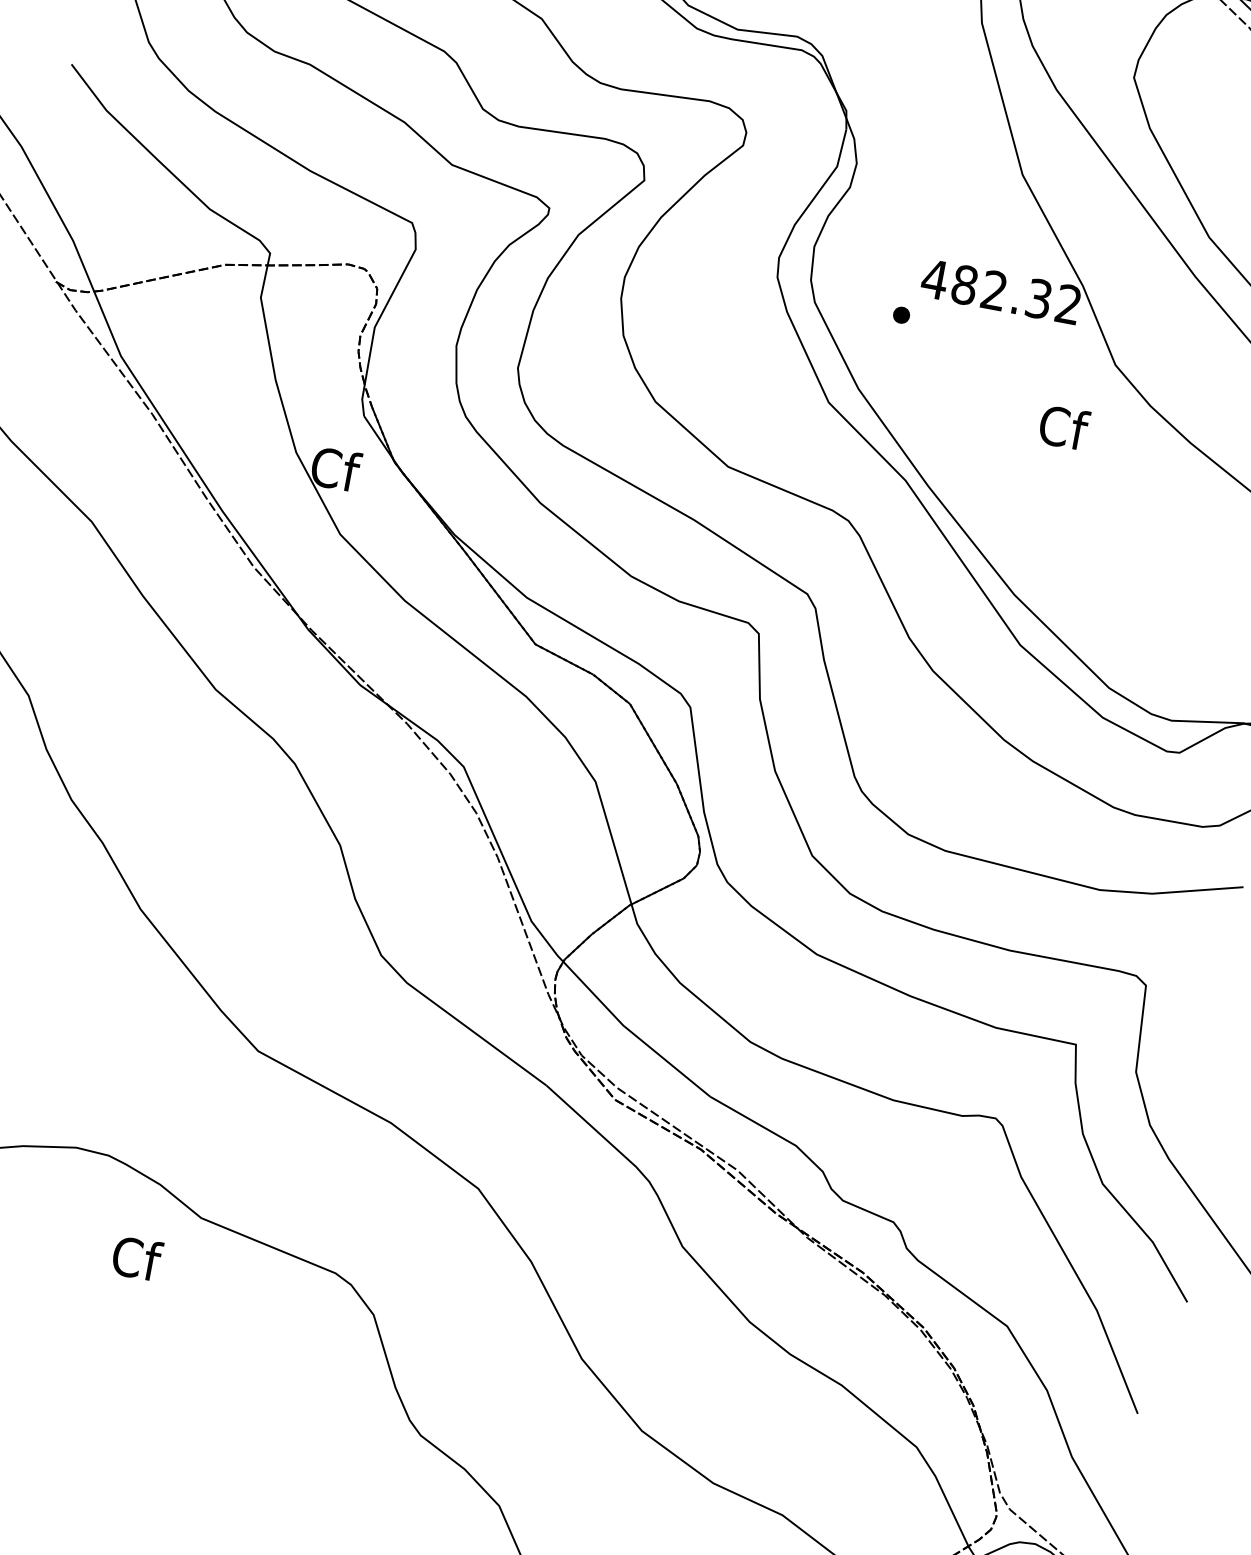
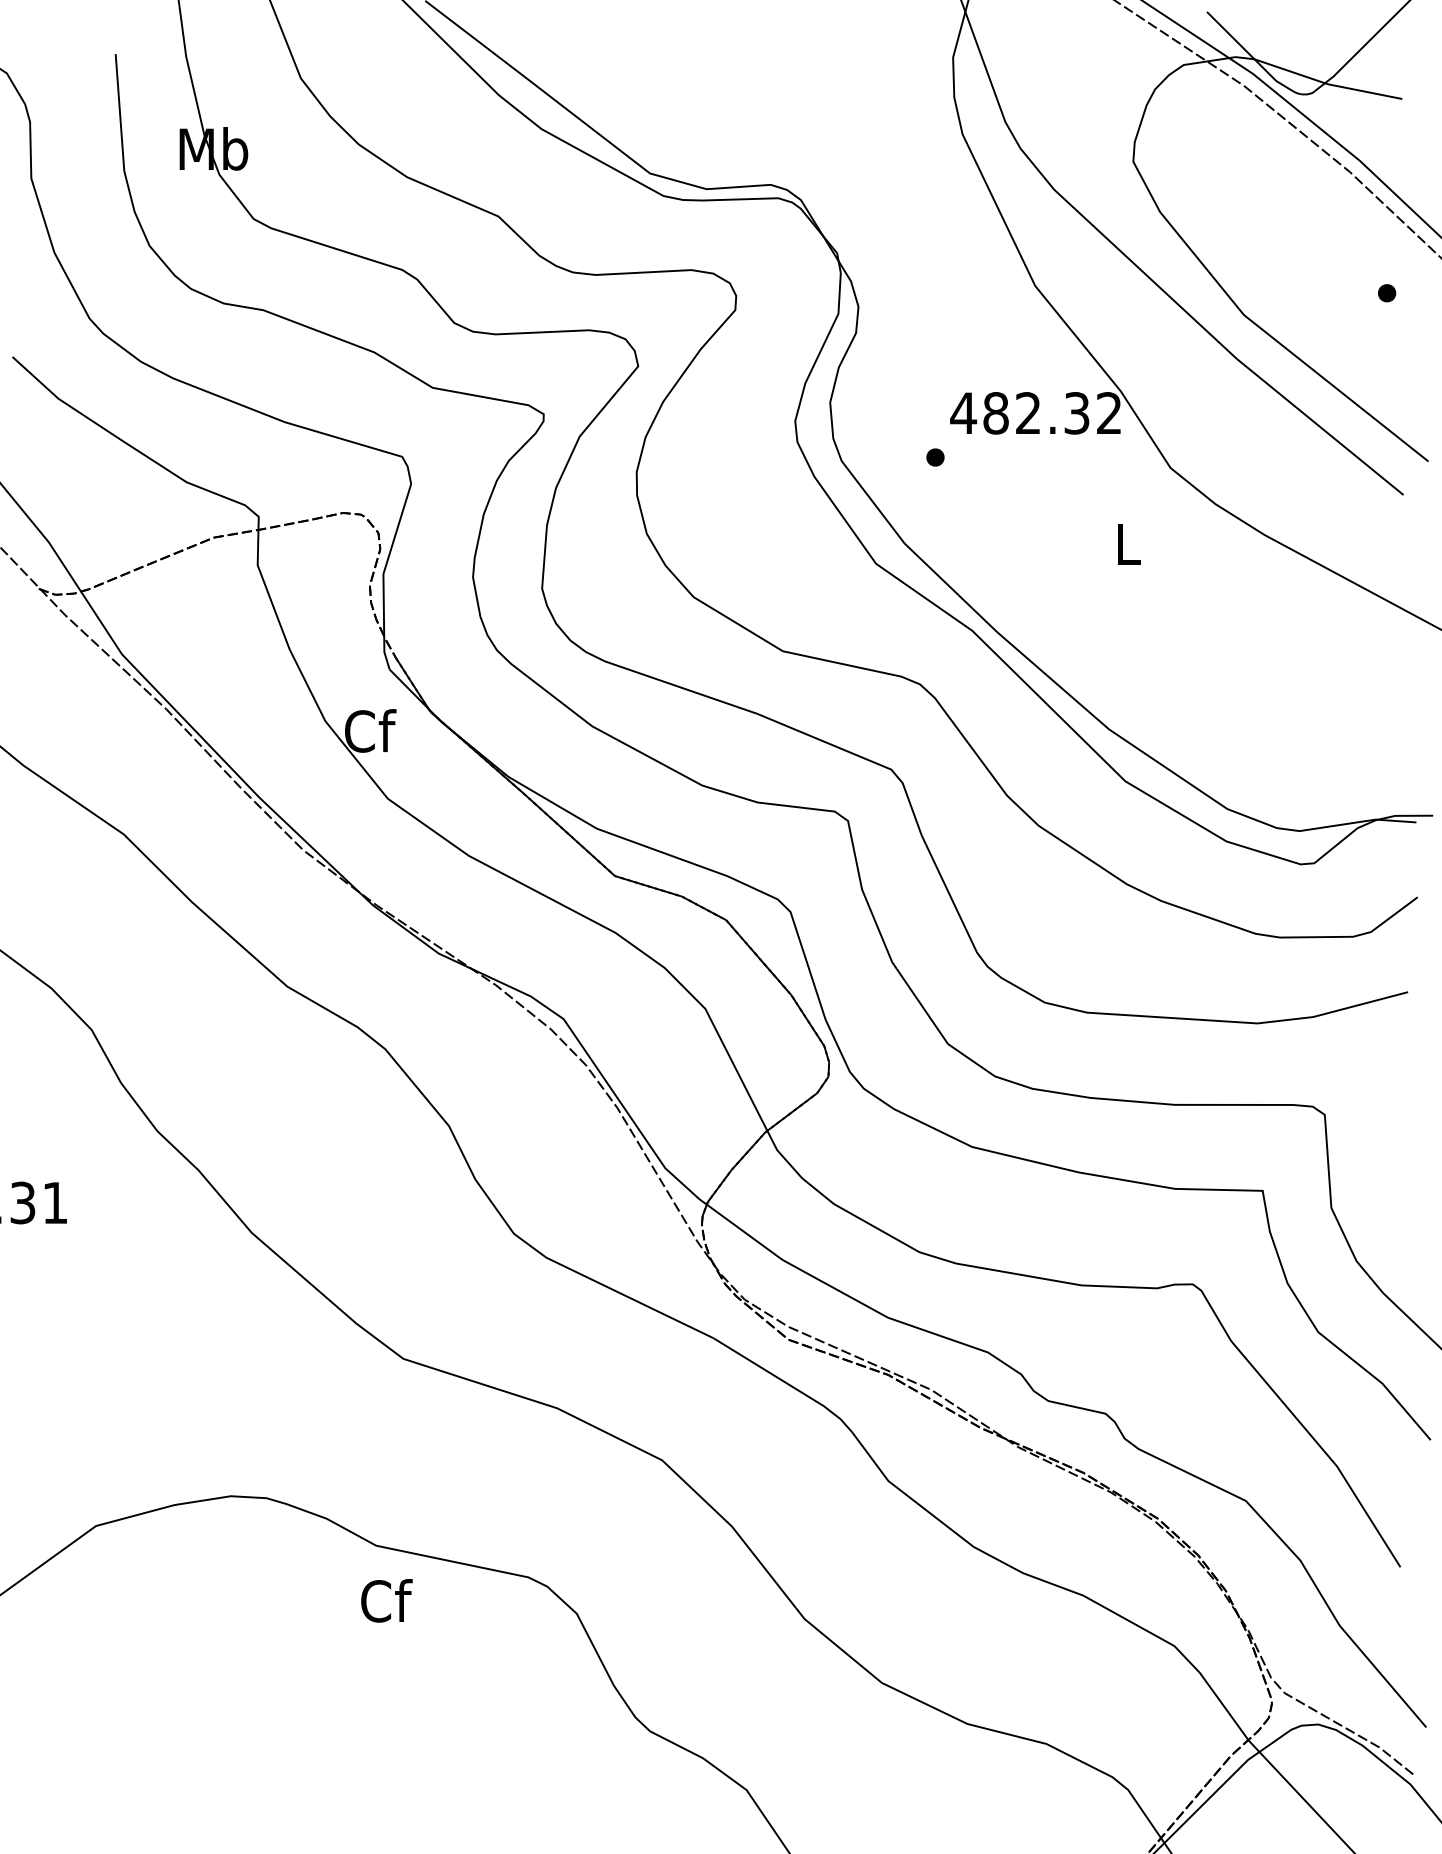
text: (1063, 427) -> (1128, 543), Cf -> L
text: (137, 1258) -> (386, 1600), moved

